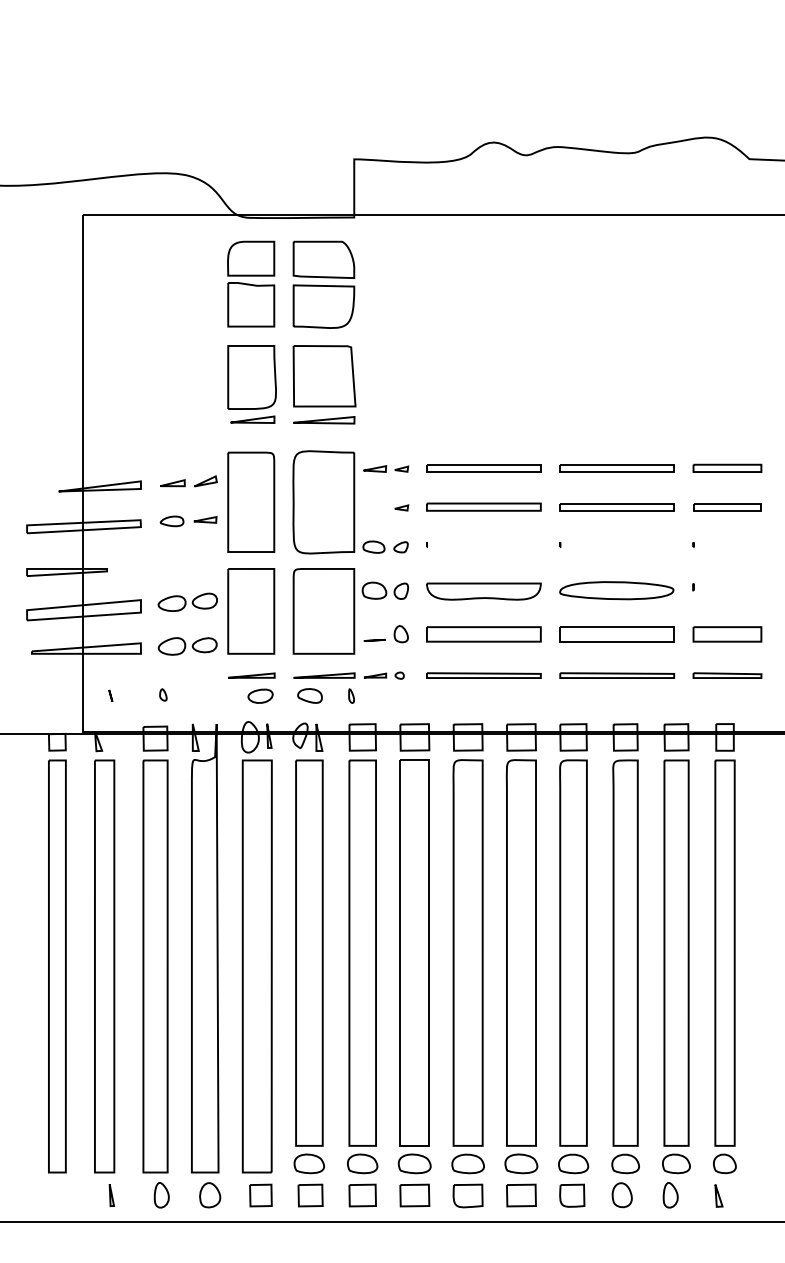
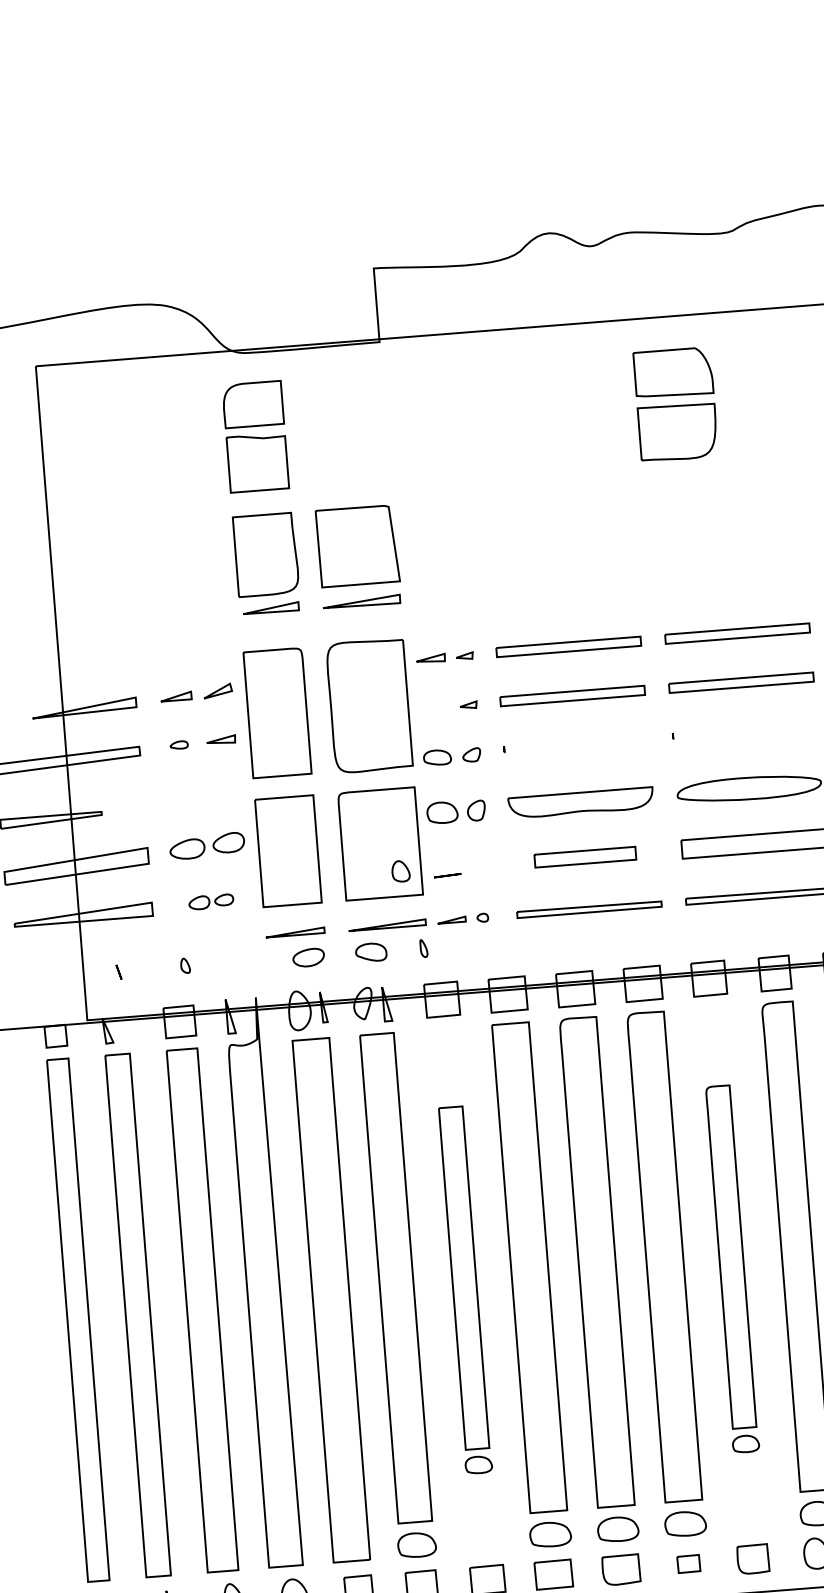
part: (323, 284) -> (675, 404), moved
part: (171, 521) -> (178, 745), size x0.6
part: (400, 634) -> (399, 871), moved
part: (483, 634) -> (584, 857), size x0.7
part: (187, 646) -> (211, 902), size x0.6
part: (362, 966) -> (464, 1289), size x0.7
part: (573, 966) -> (731, 1268), size x0.7
part: (521, 1195) -> (688, 1563), size x0.6

